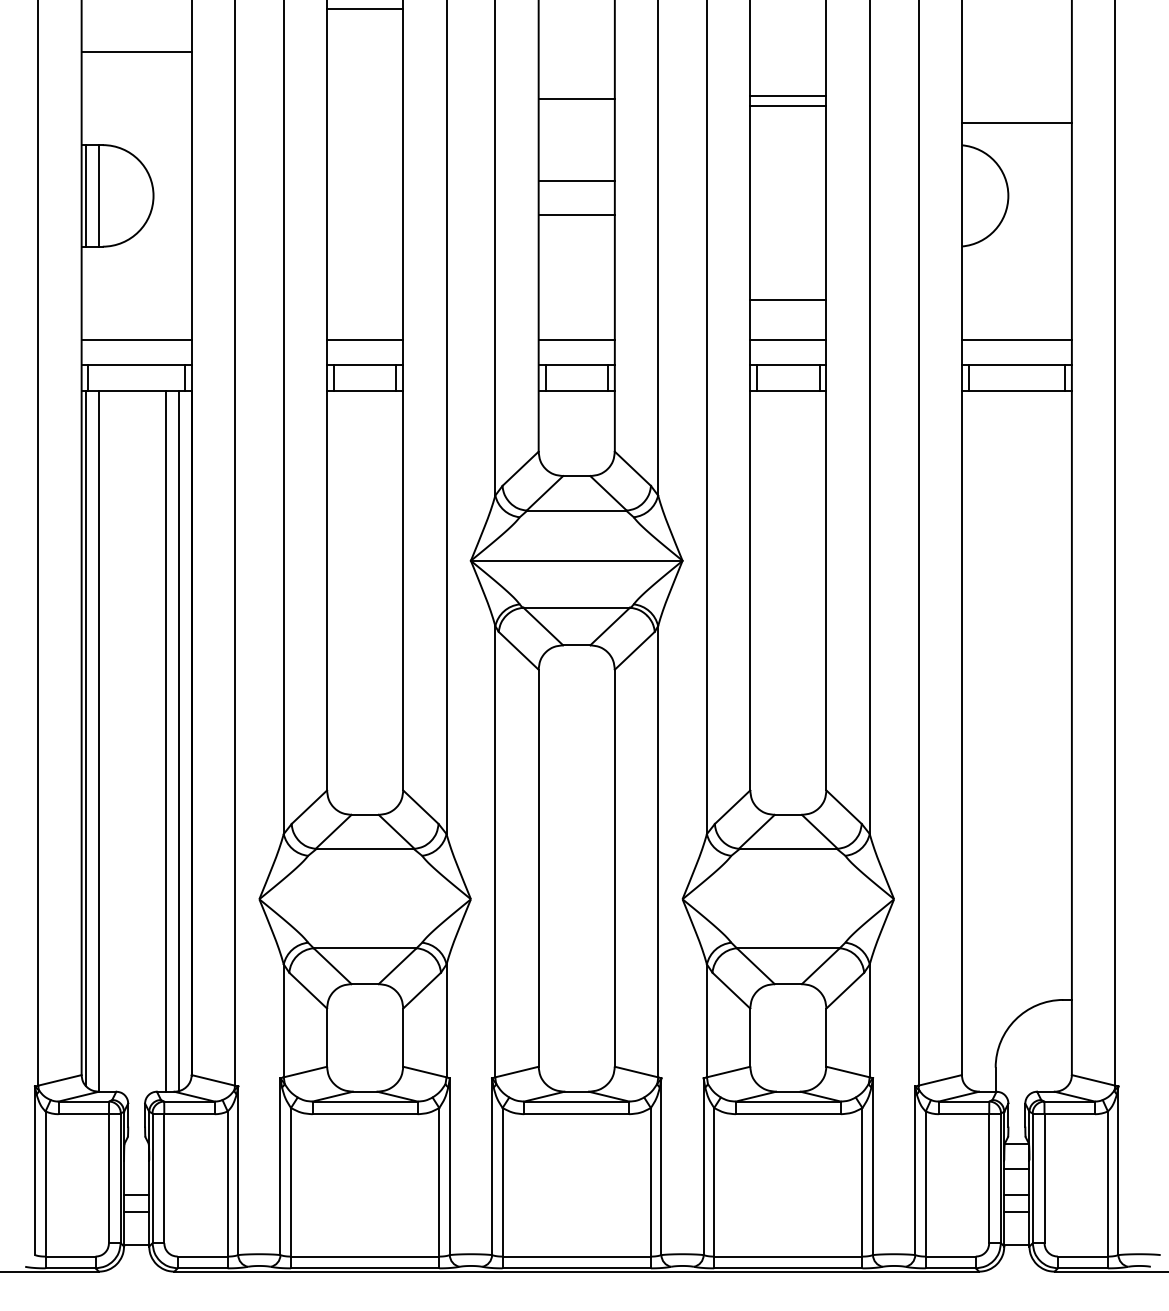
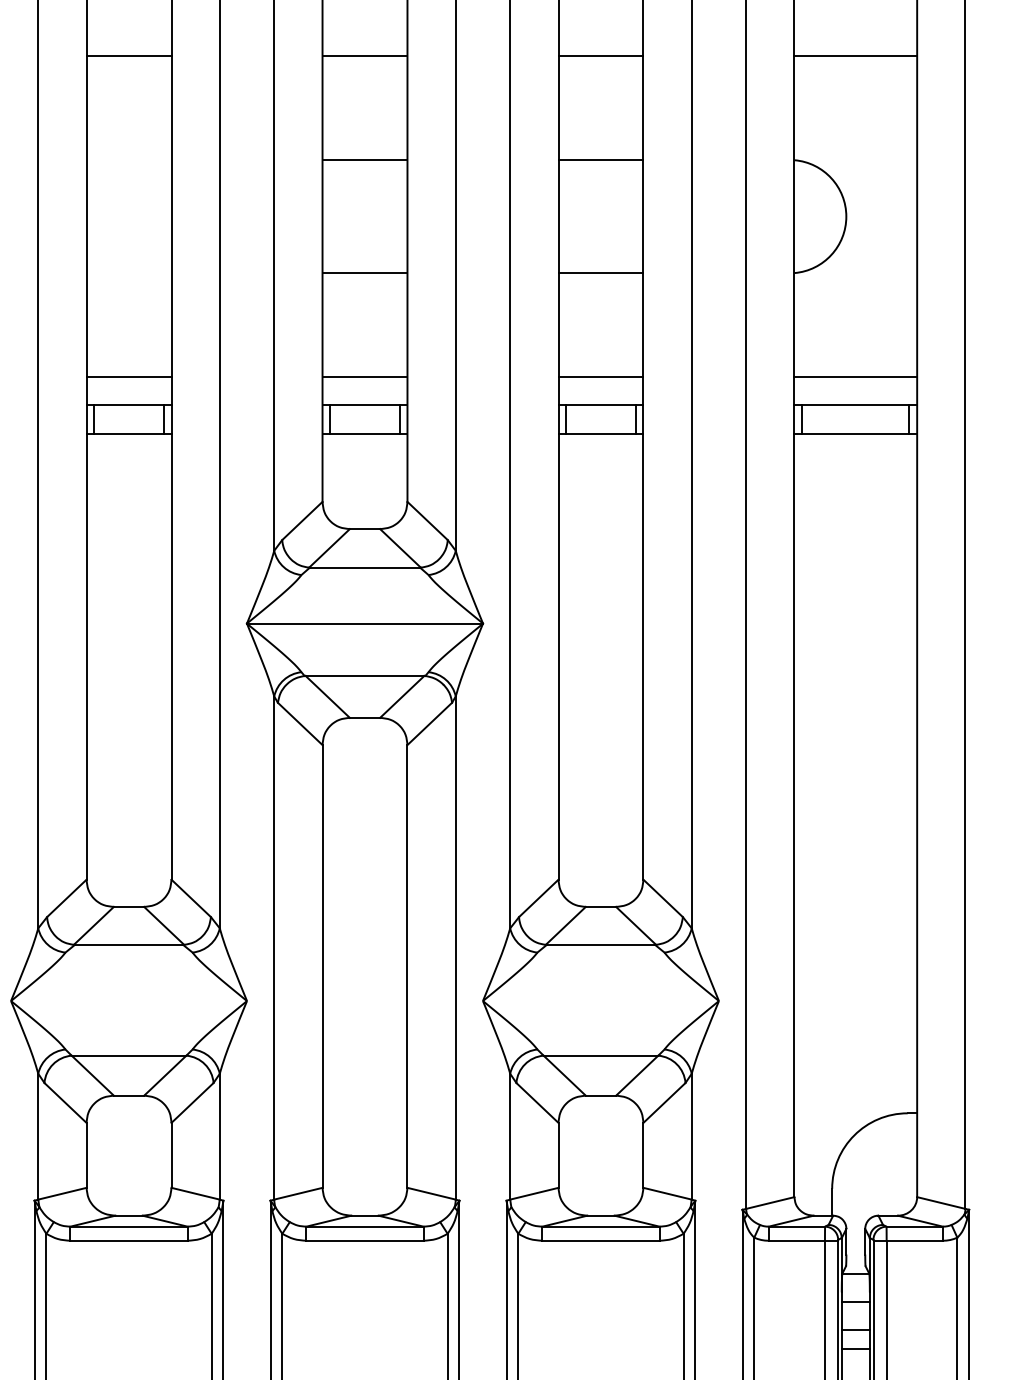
line: (365, 9) -> (129, 56), moved
line: (788, 96) -> (601, 56), moved
line: (576, 99) -> (364, 56), moved
line: (788, 106) -> (601, 160), moved
line: (1016, 123) -> (855, 56), moved
line: (576, 180) -> (364, 273), moved
line: (576, 215) -> (364, 160), moved
line: (788, 299) -> (601, 273), moved

